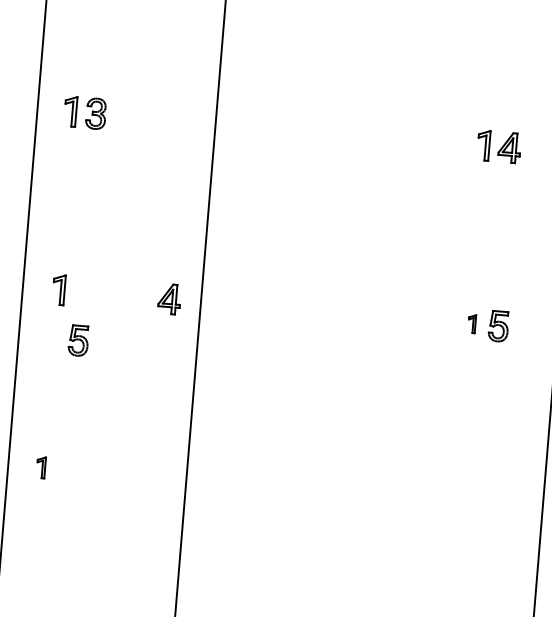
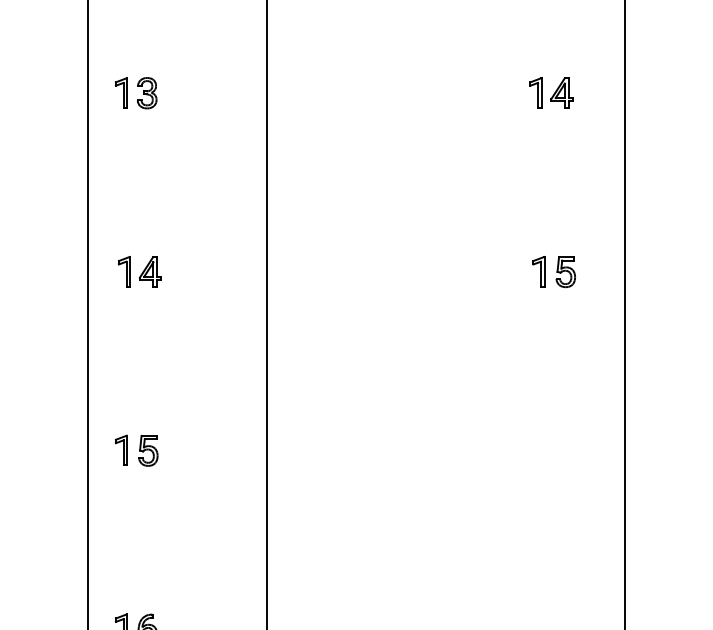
part: (168, 298) -> (149, 271), moved
part: (471, 323) -> (538, 271), size x1.67
part: (78, 340) -> (148, 450), moved
part: (40, 466) -> (120, 449), size x1.43

